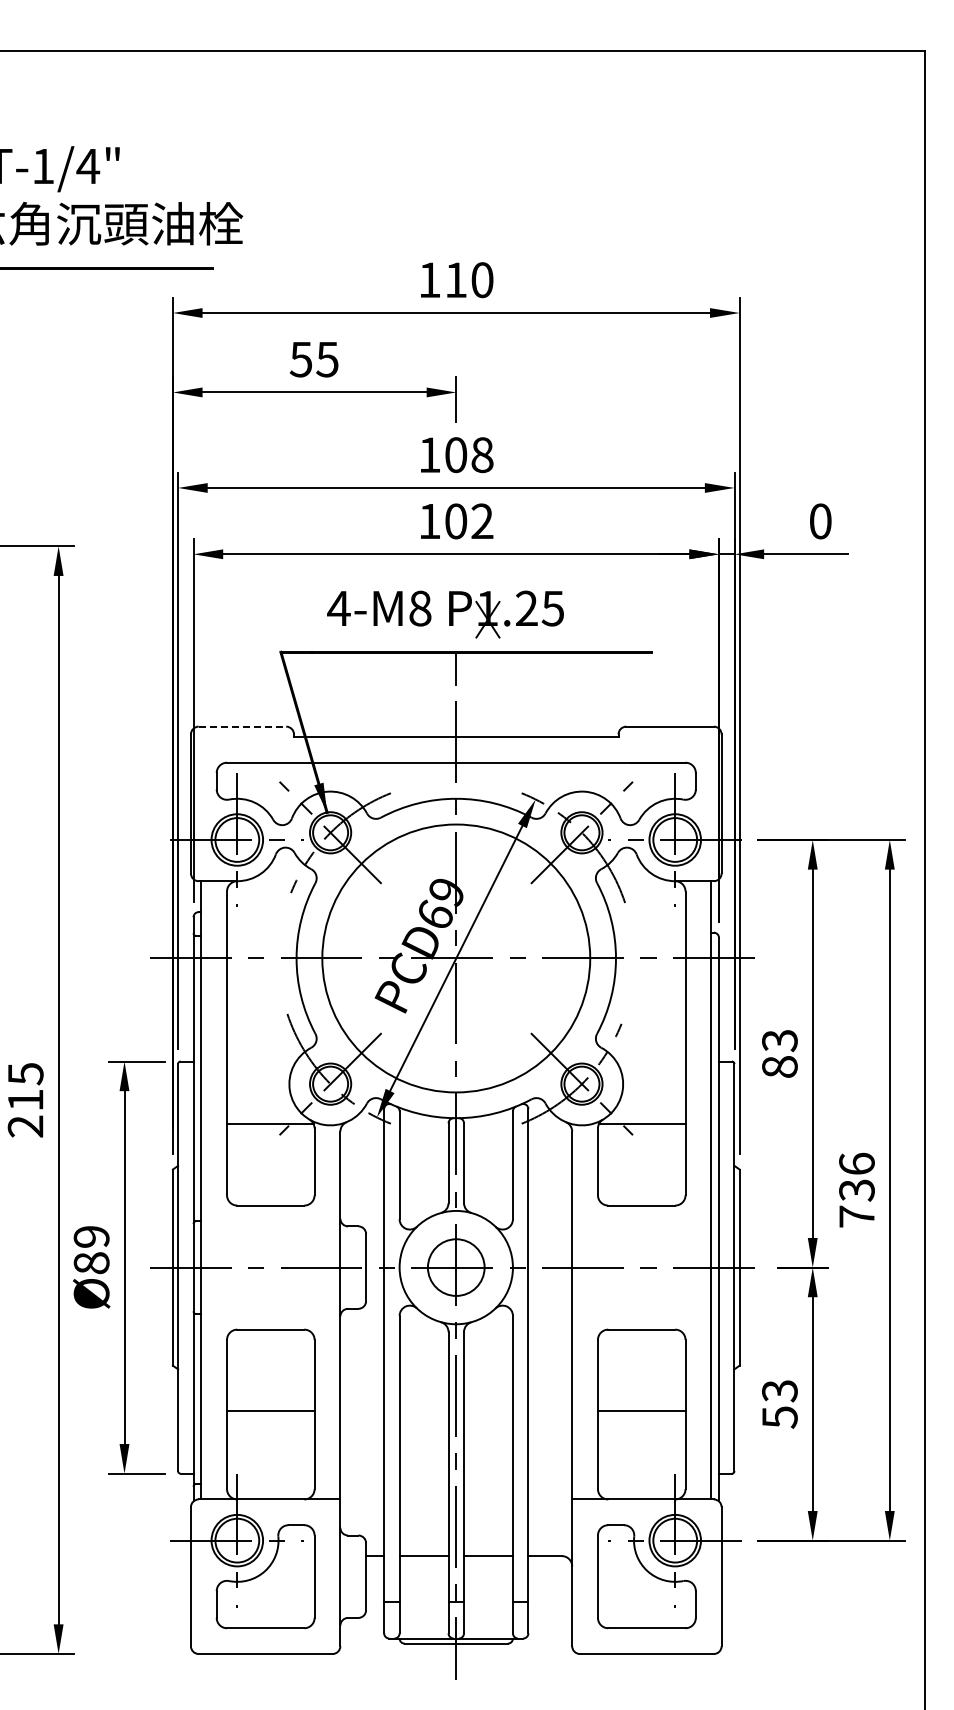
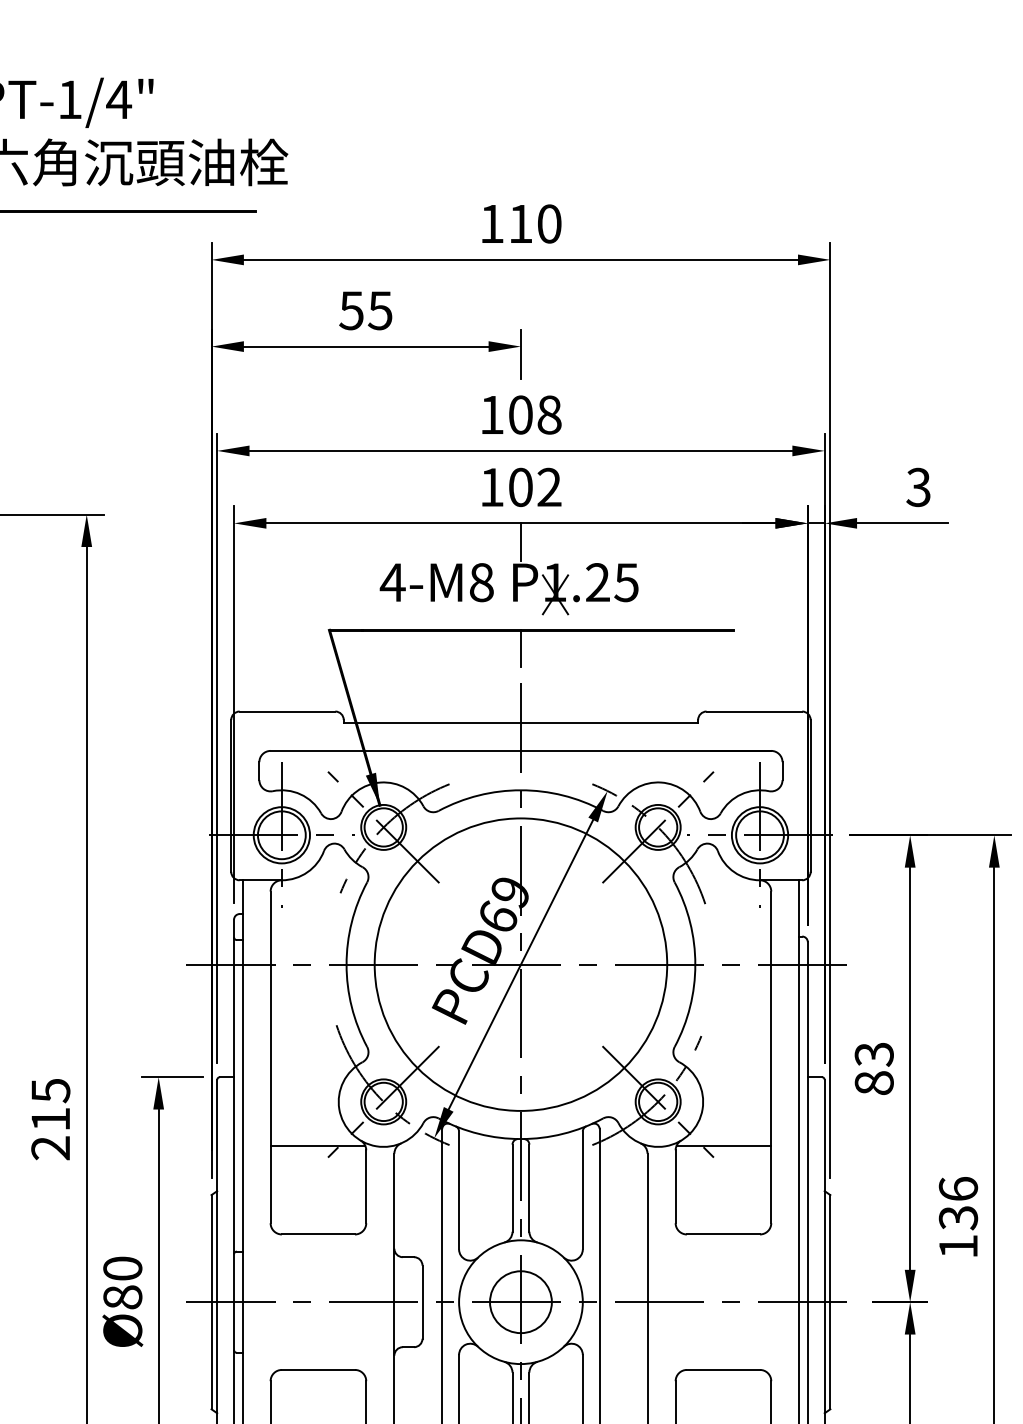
text: (820, 521) -> (918, 487), 0 -> 3
line: (456, 571) -> (521, 542), added
line: (242, 726) -> (287, 711), dashed -> solid
text: (856, 1216) -> (957, 1246), 736 -> 136
text: (91, 1236) -> (122, 1268), Ø89 -> Ø80

